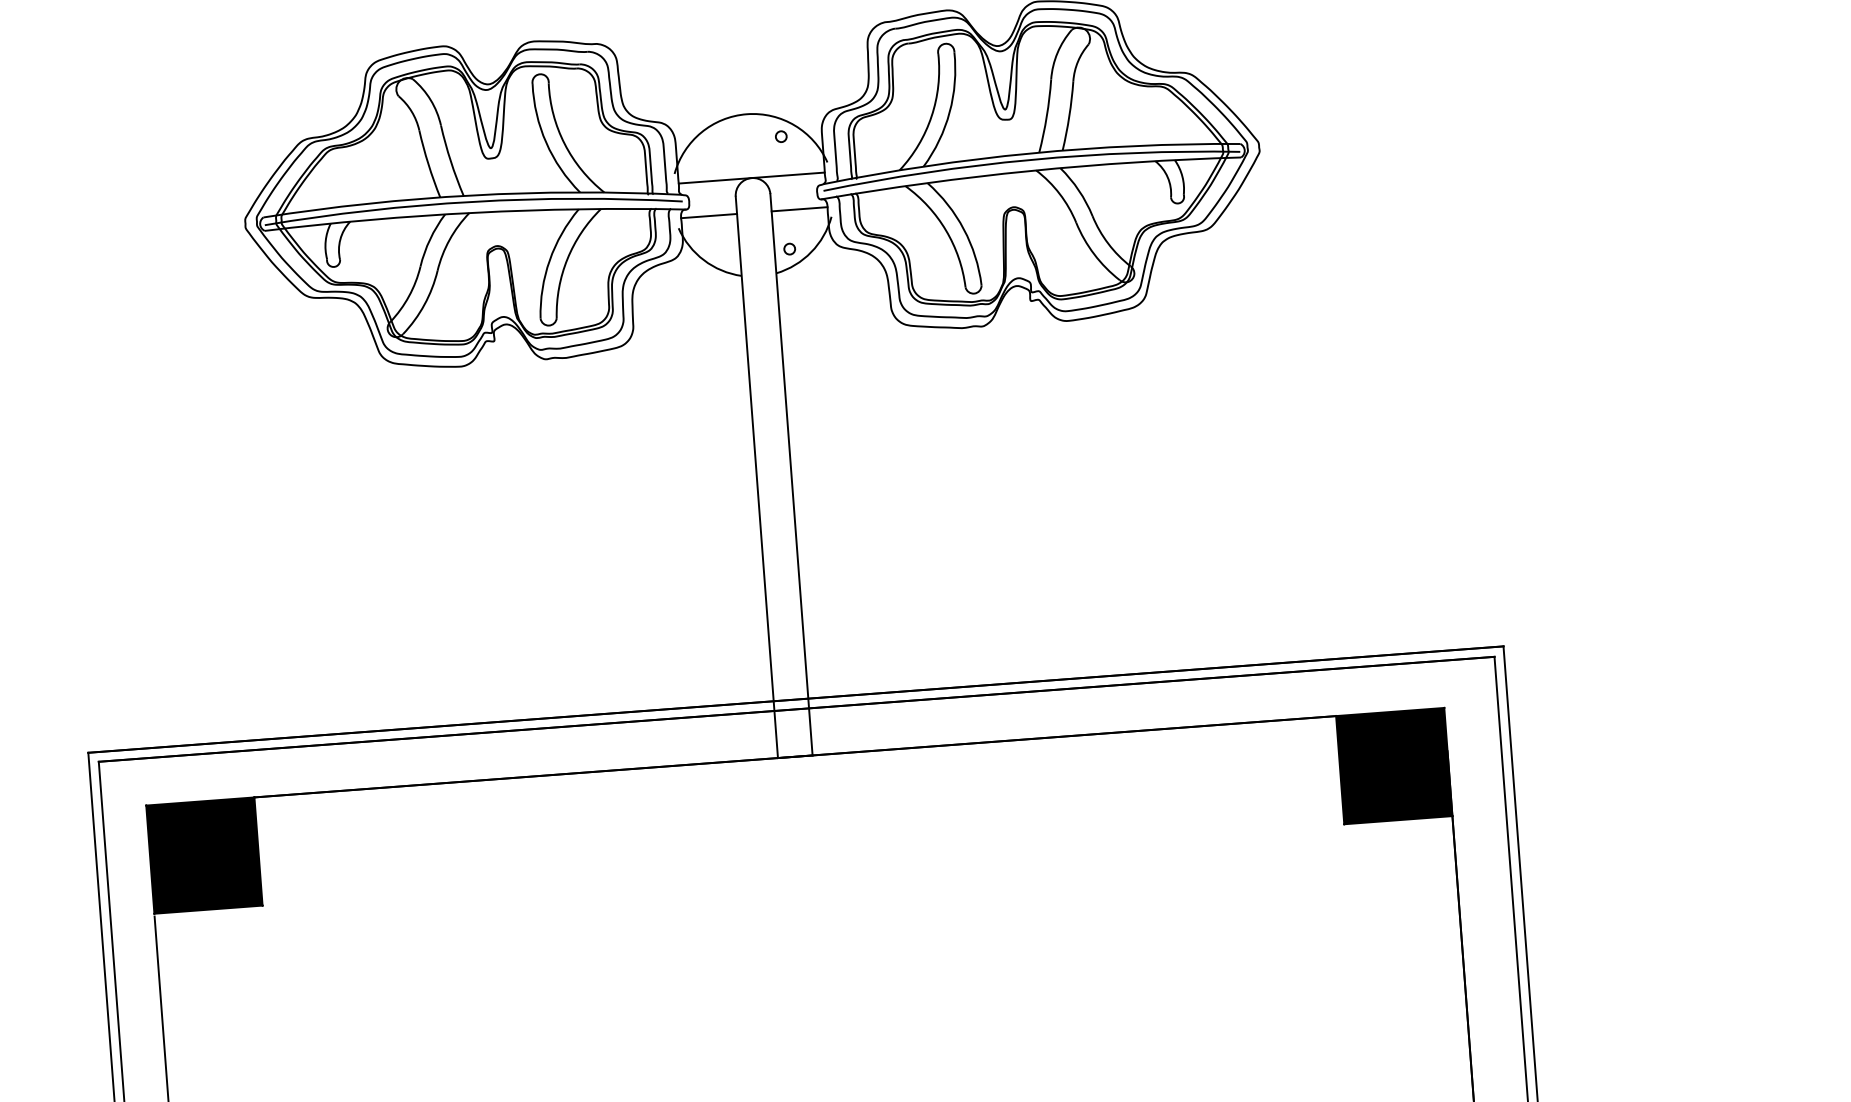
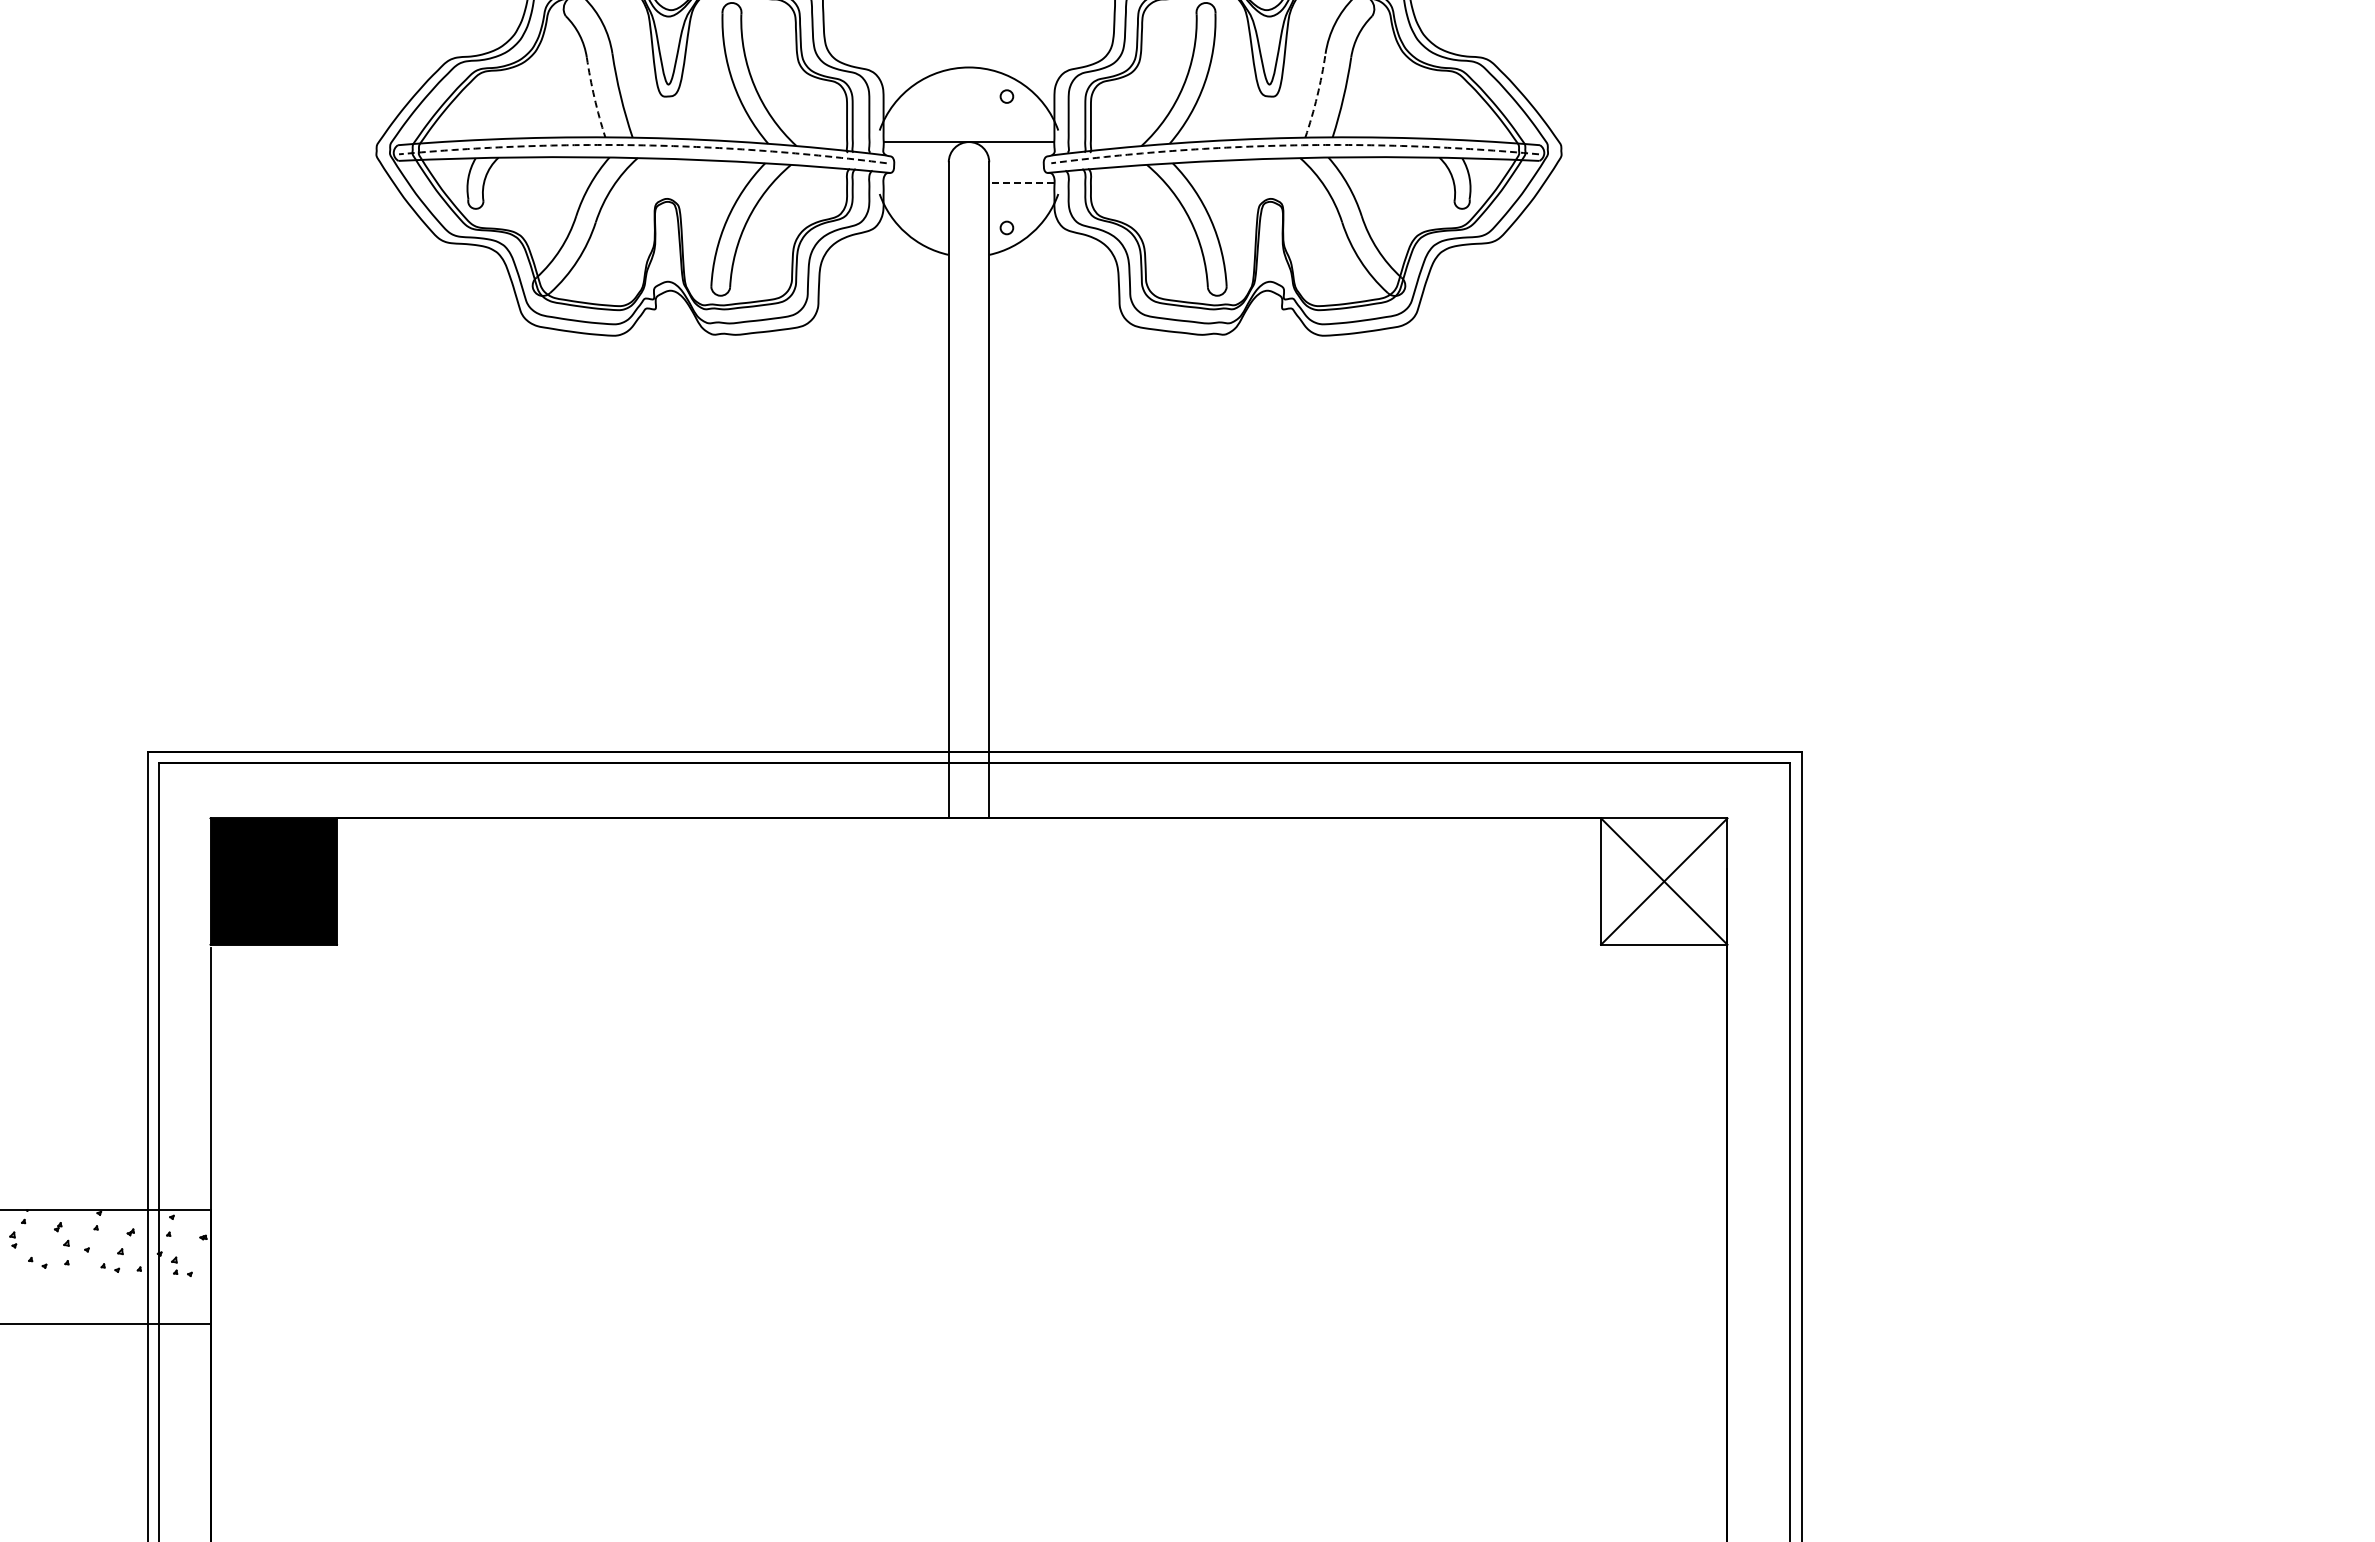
arc: (1047, 116) -> (1317, 96), solid -> dashed
arc: (1030, 160) -> (1294, 145), solid -> dashed
arc: (428, 164) -> (594, 97), solid -> dashed
arc: (473, 201) -> (643, 145), solid -> dashed
line: (799, 209) -> (1021, 182), solid -> dashed
line: (708, 216) -> (915, 182), removed
fill: (1394, 766) -> (1664, 881), removed

